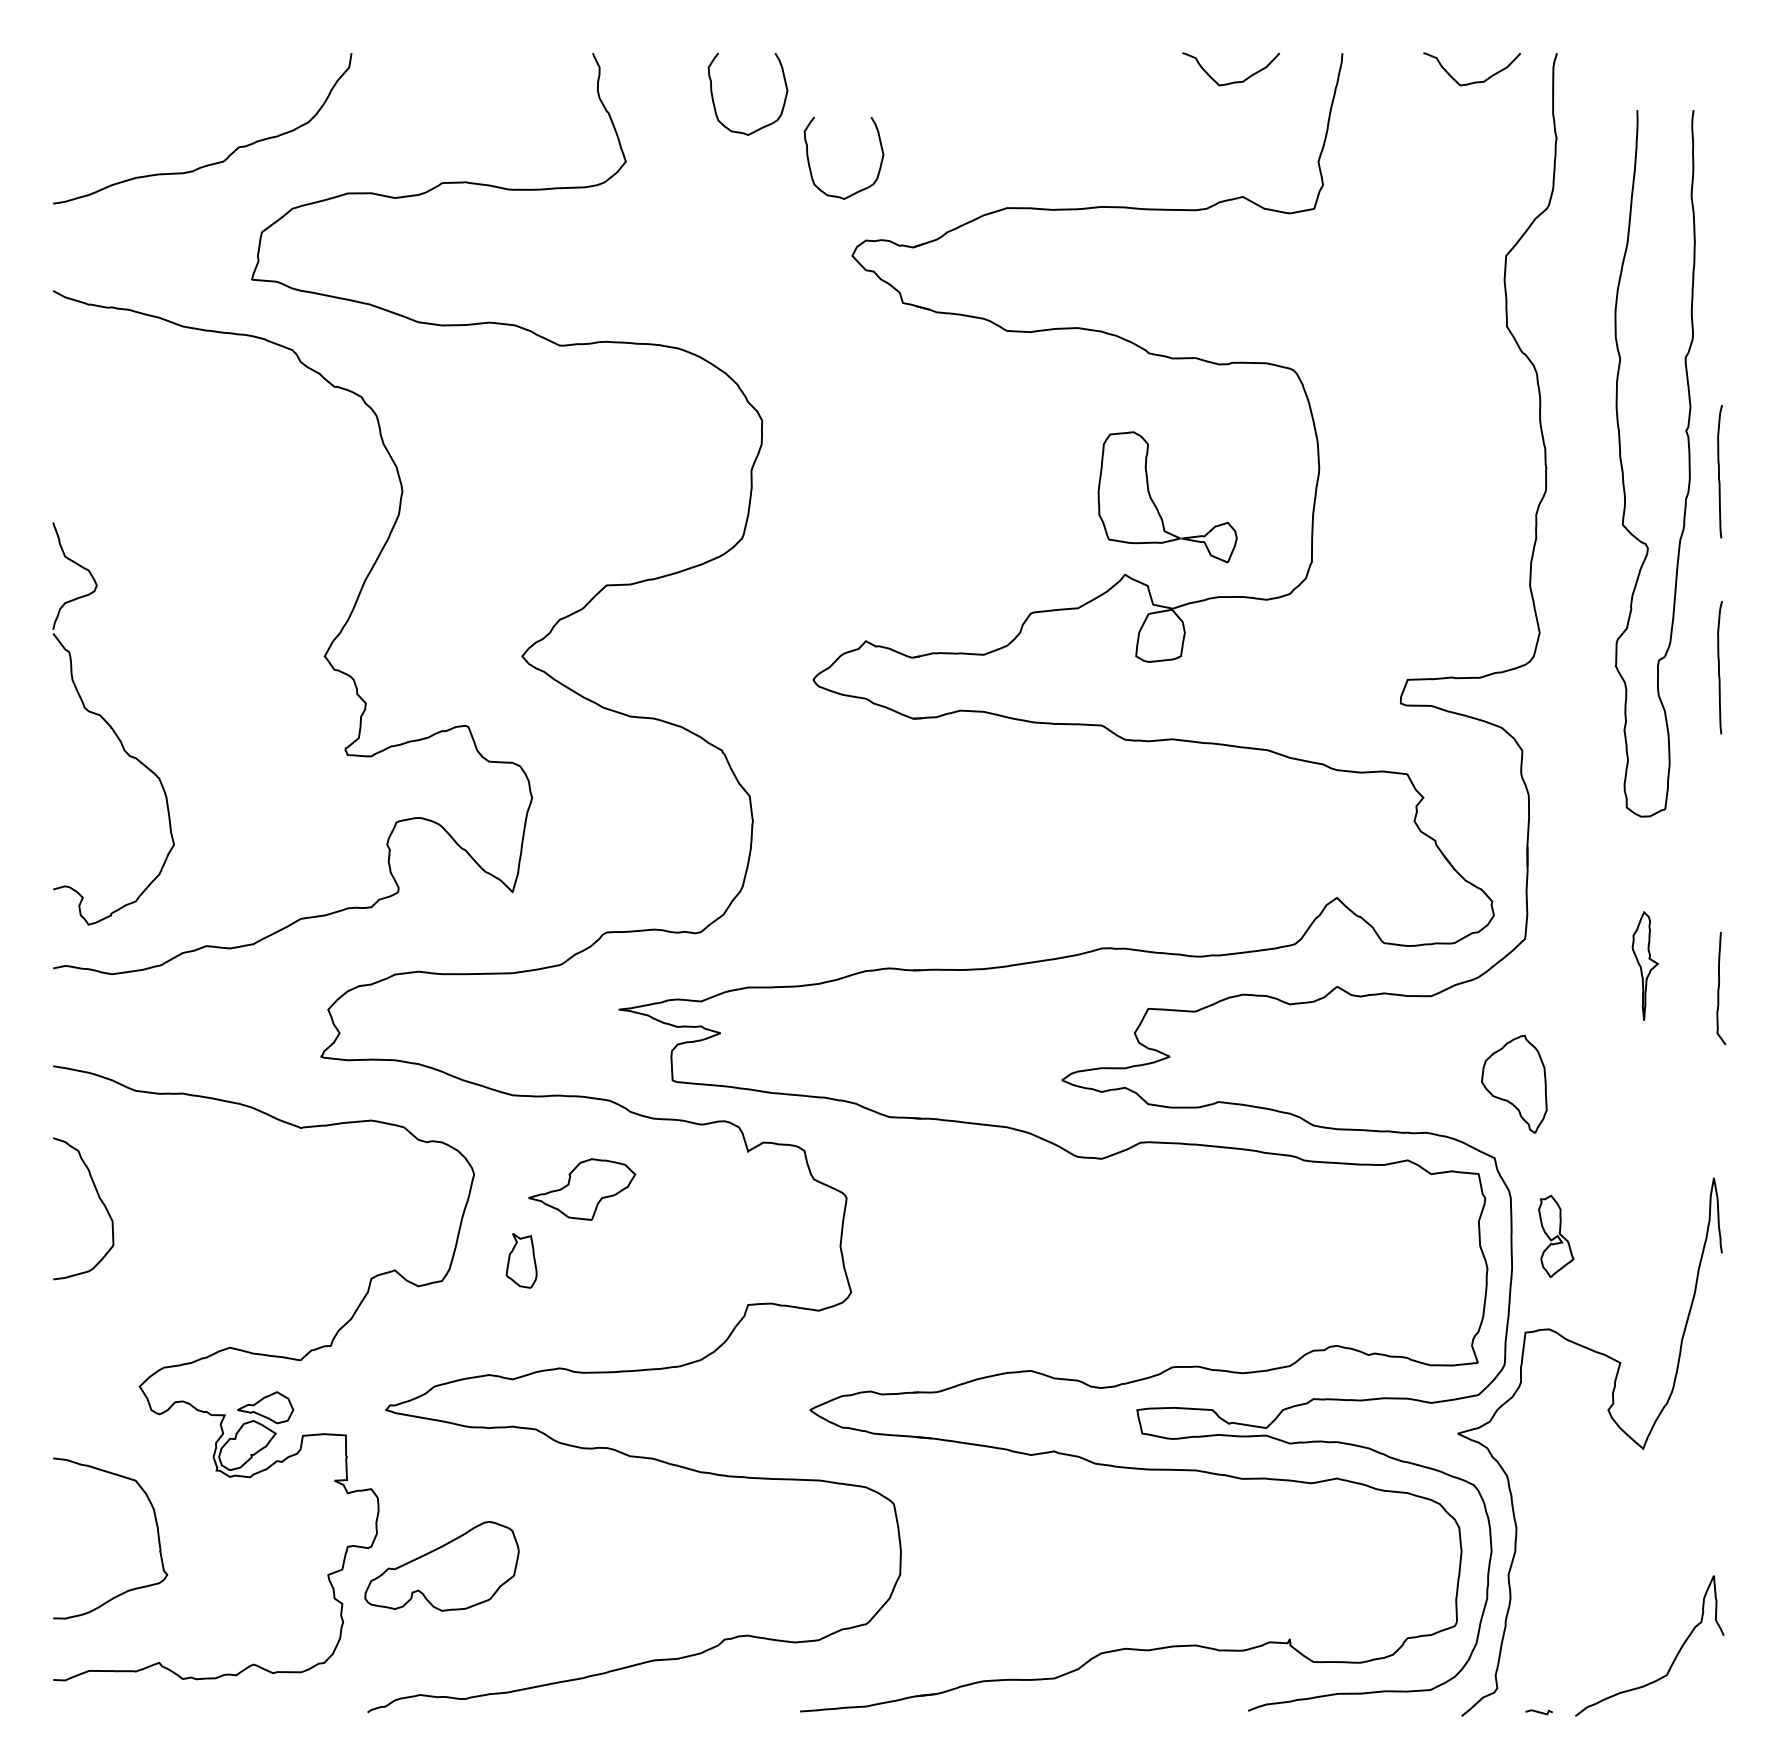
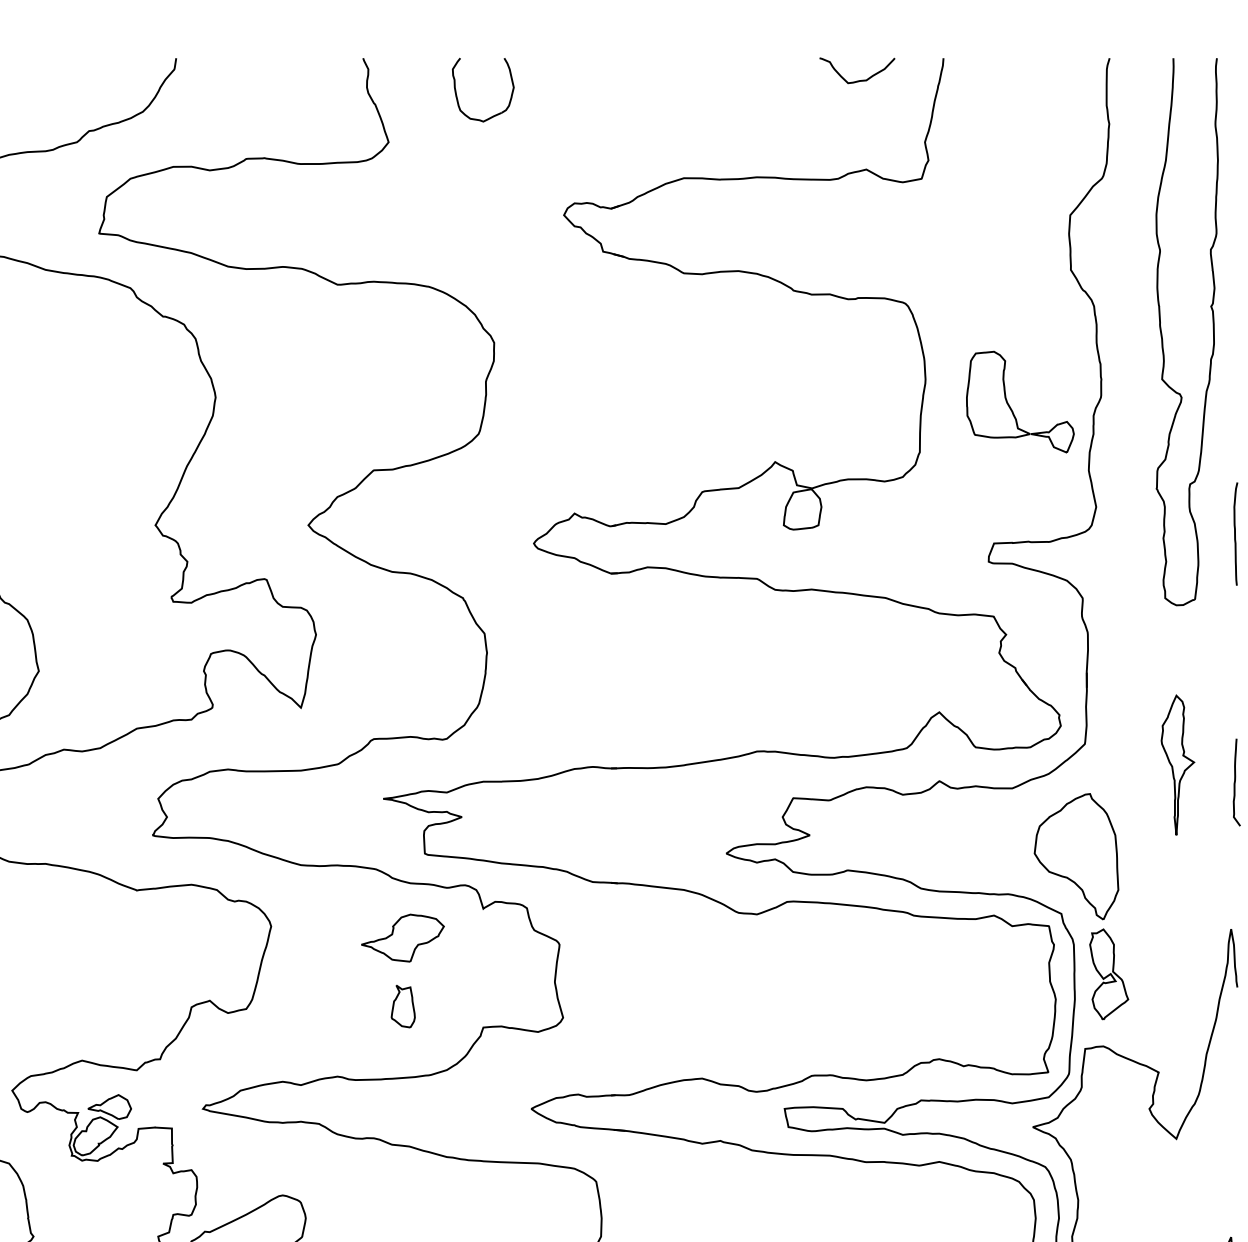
curve: (1474, 81) -> (1045, 80), removed
part: (810, 165) -> (531, 145), removed
part: (1623, 469) -> (1162, 336), moved
curve: (1719, 471) -> (1235, 382), removed
part: (1156, 505) -> (1011, 408), moved
part: (1645, 965) -> (1178, 764), size x1.67
part: (1514, 1084) -> (1076, 856), size x1.67
part: (582, 1189) -> (403, 938), moved
part: (1555, 1236) -> (1108, 974), size x1.43
part: (521, 1260) -> (403, 1006), moved

